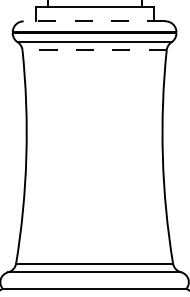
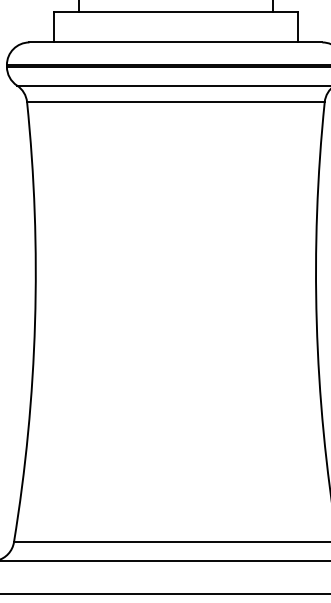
line: (94, 21) -> (175, 42), dashed -> solid
line: (94, 50) -> (175, 102), dashed -> solid

